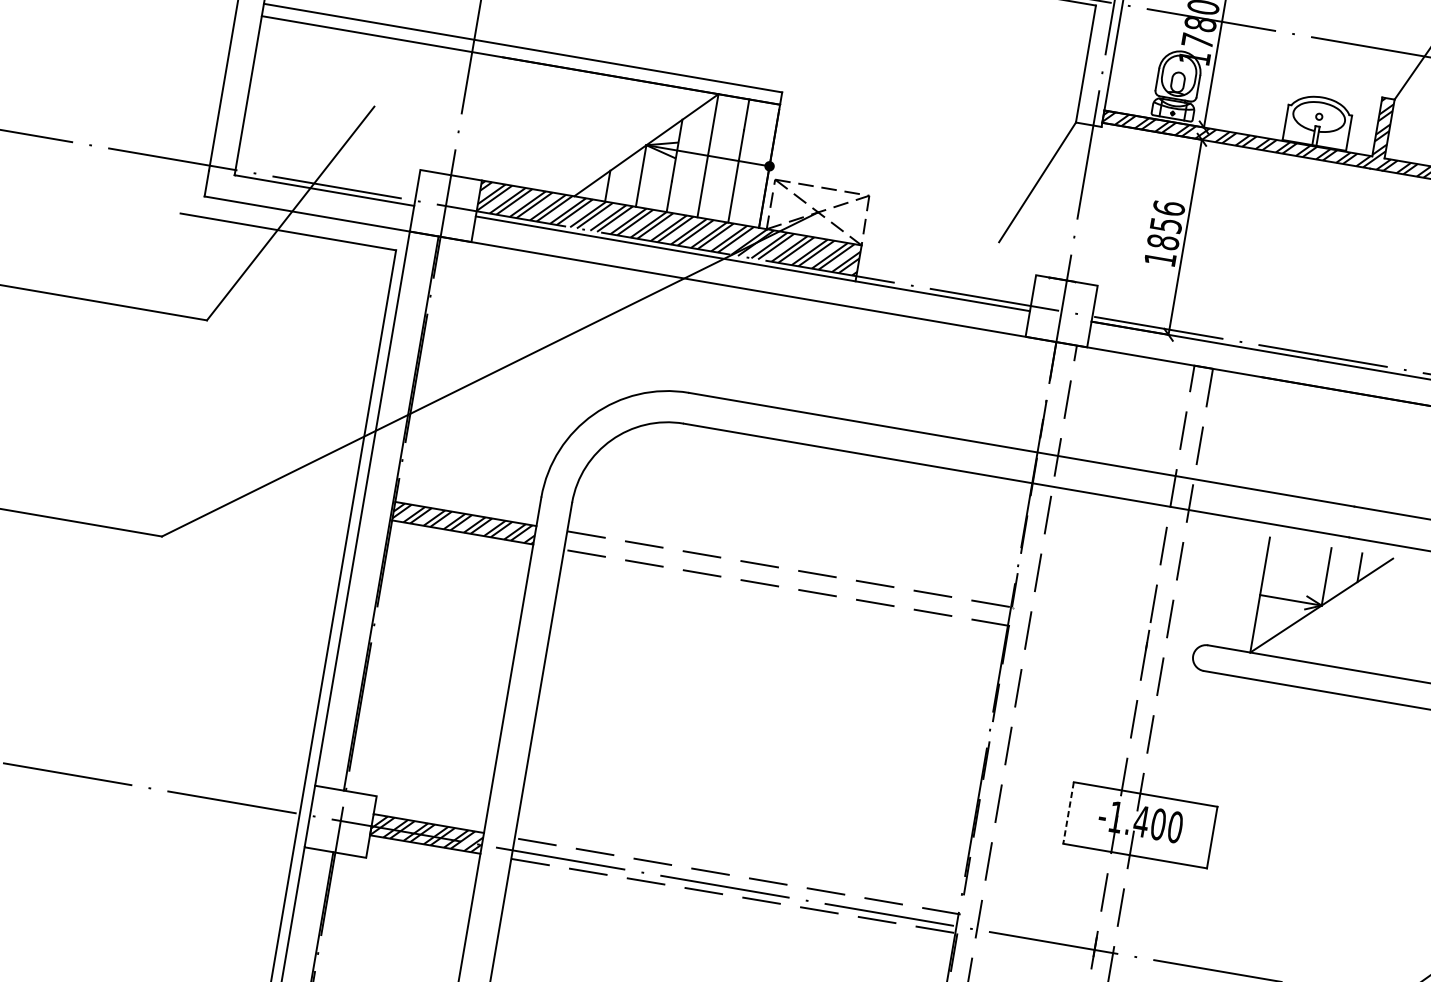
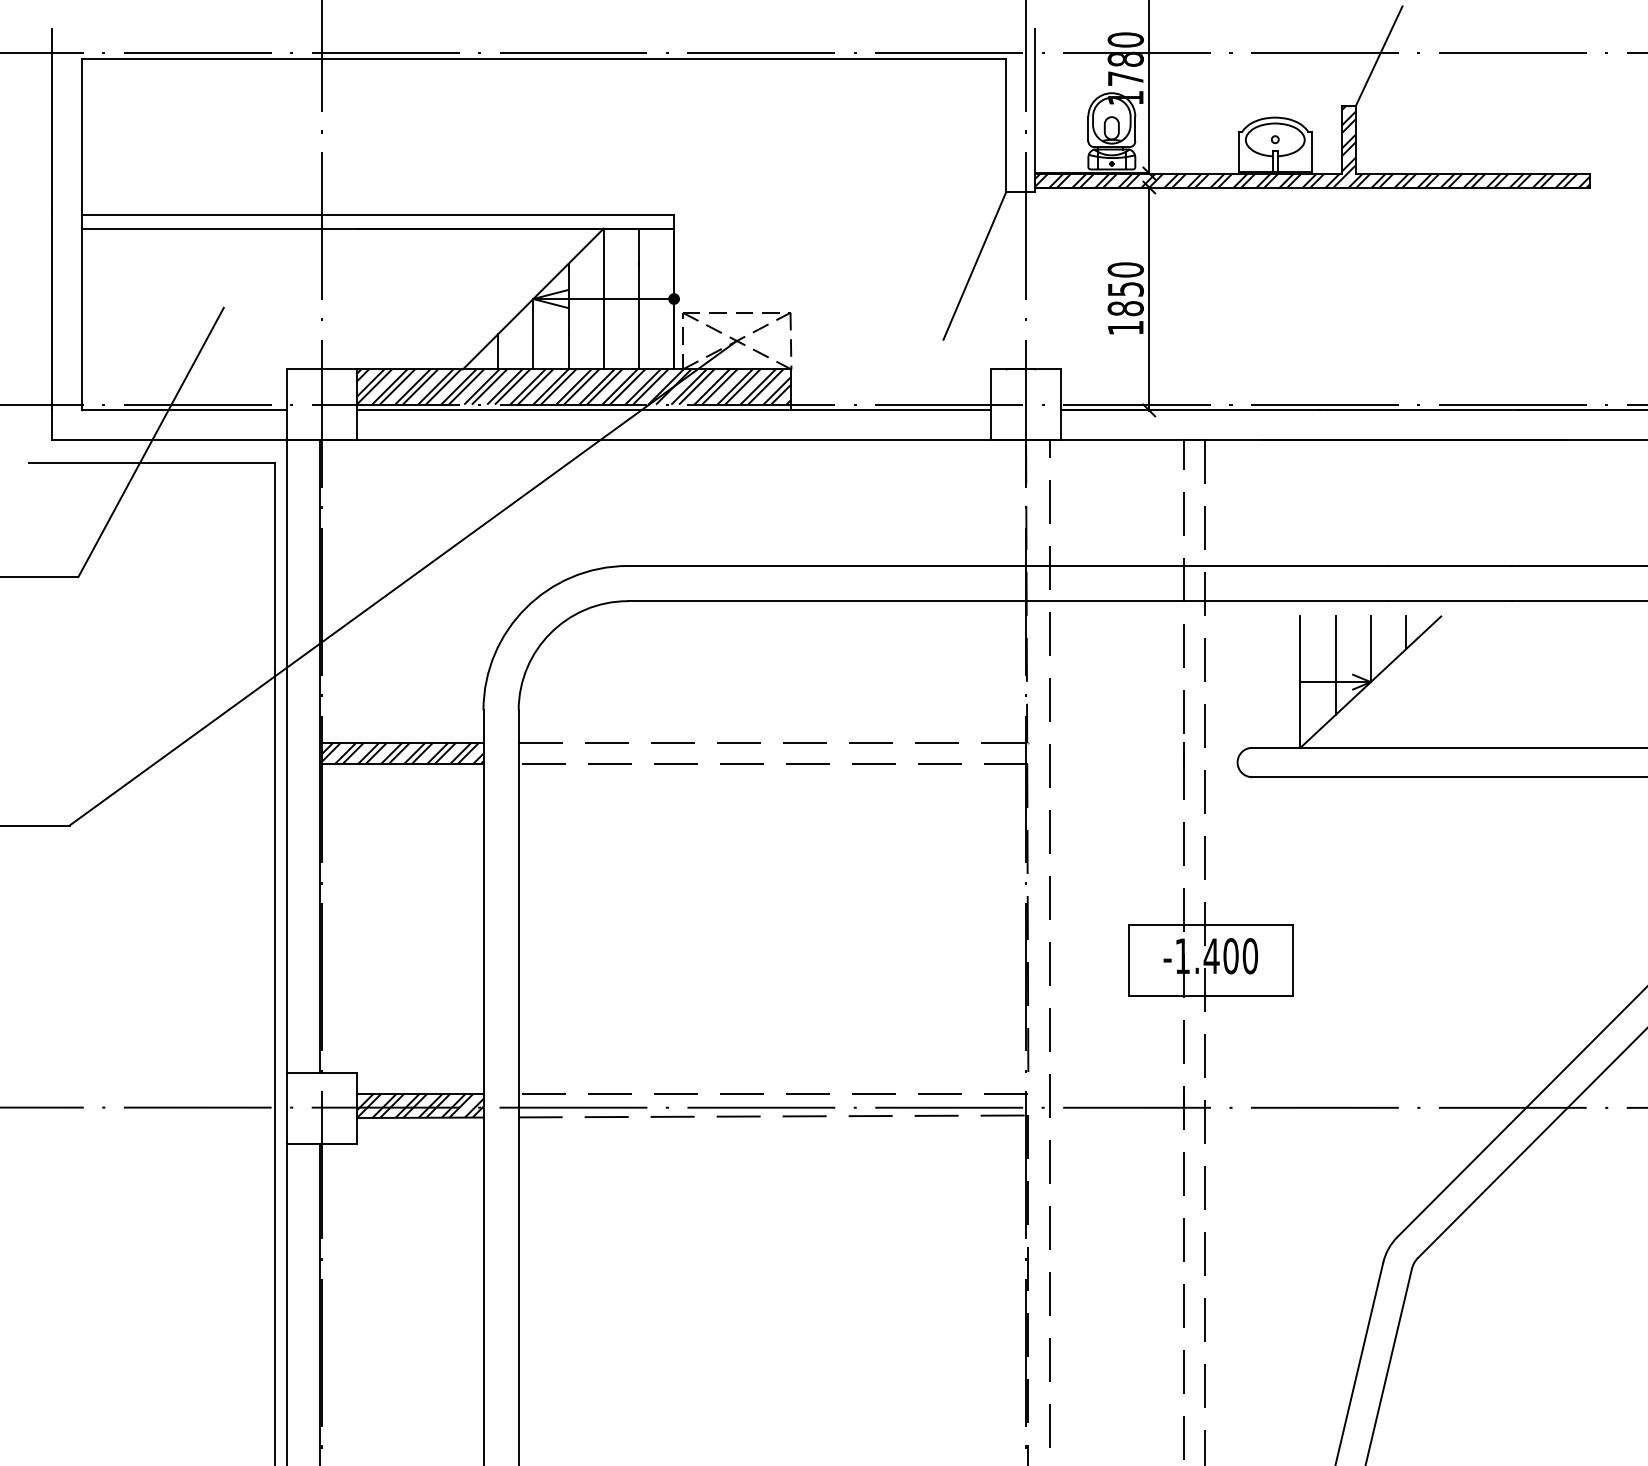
text: (1168, 207) -> (1125, 269), 1856 -> 1850
line: (1293, 585) -> (1335, 665), added
line: (1068, 813) -> (1129, 961), dashed -> solid

